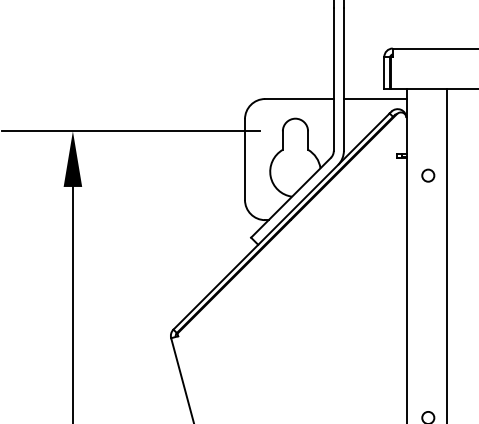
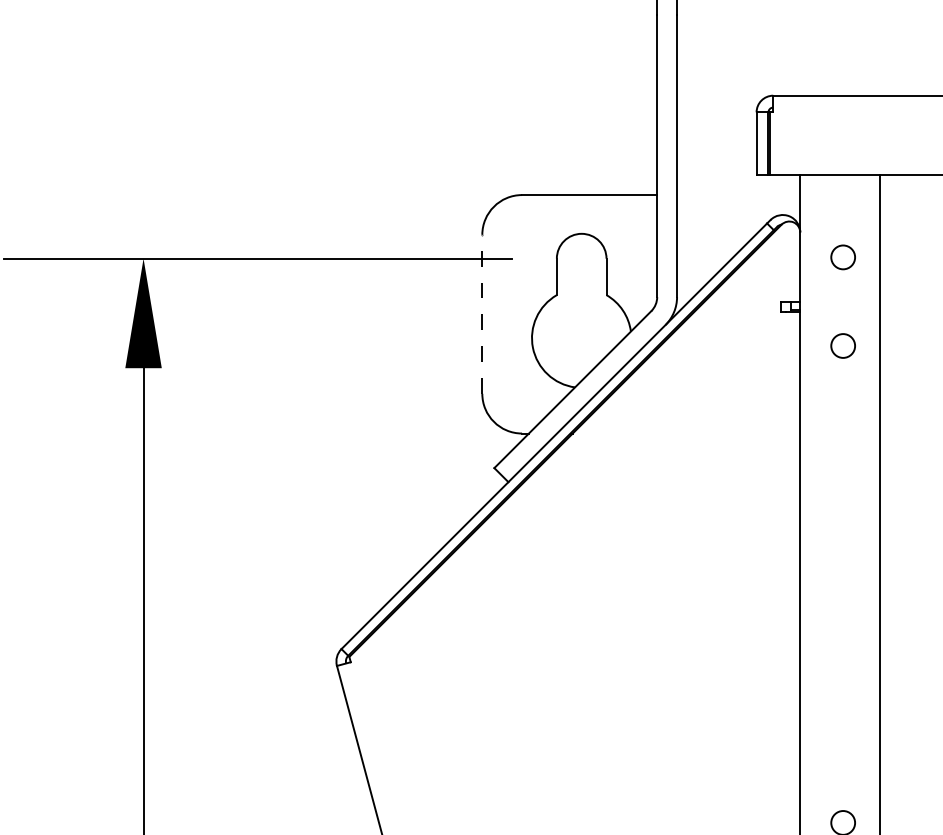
line: (374, 99) -> (737, 196), removed
circle: (428, 130) -> (843, 257), added
line: (245, 159) -> (483, 314), solid -> dashed

